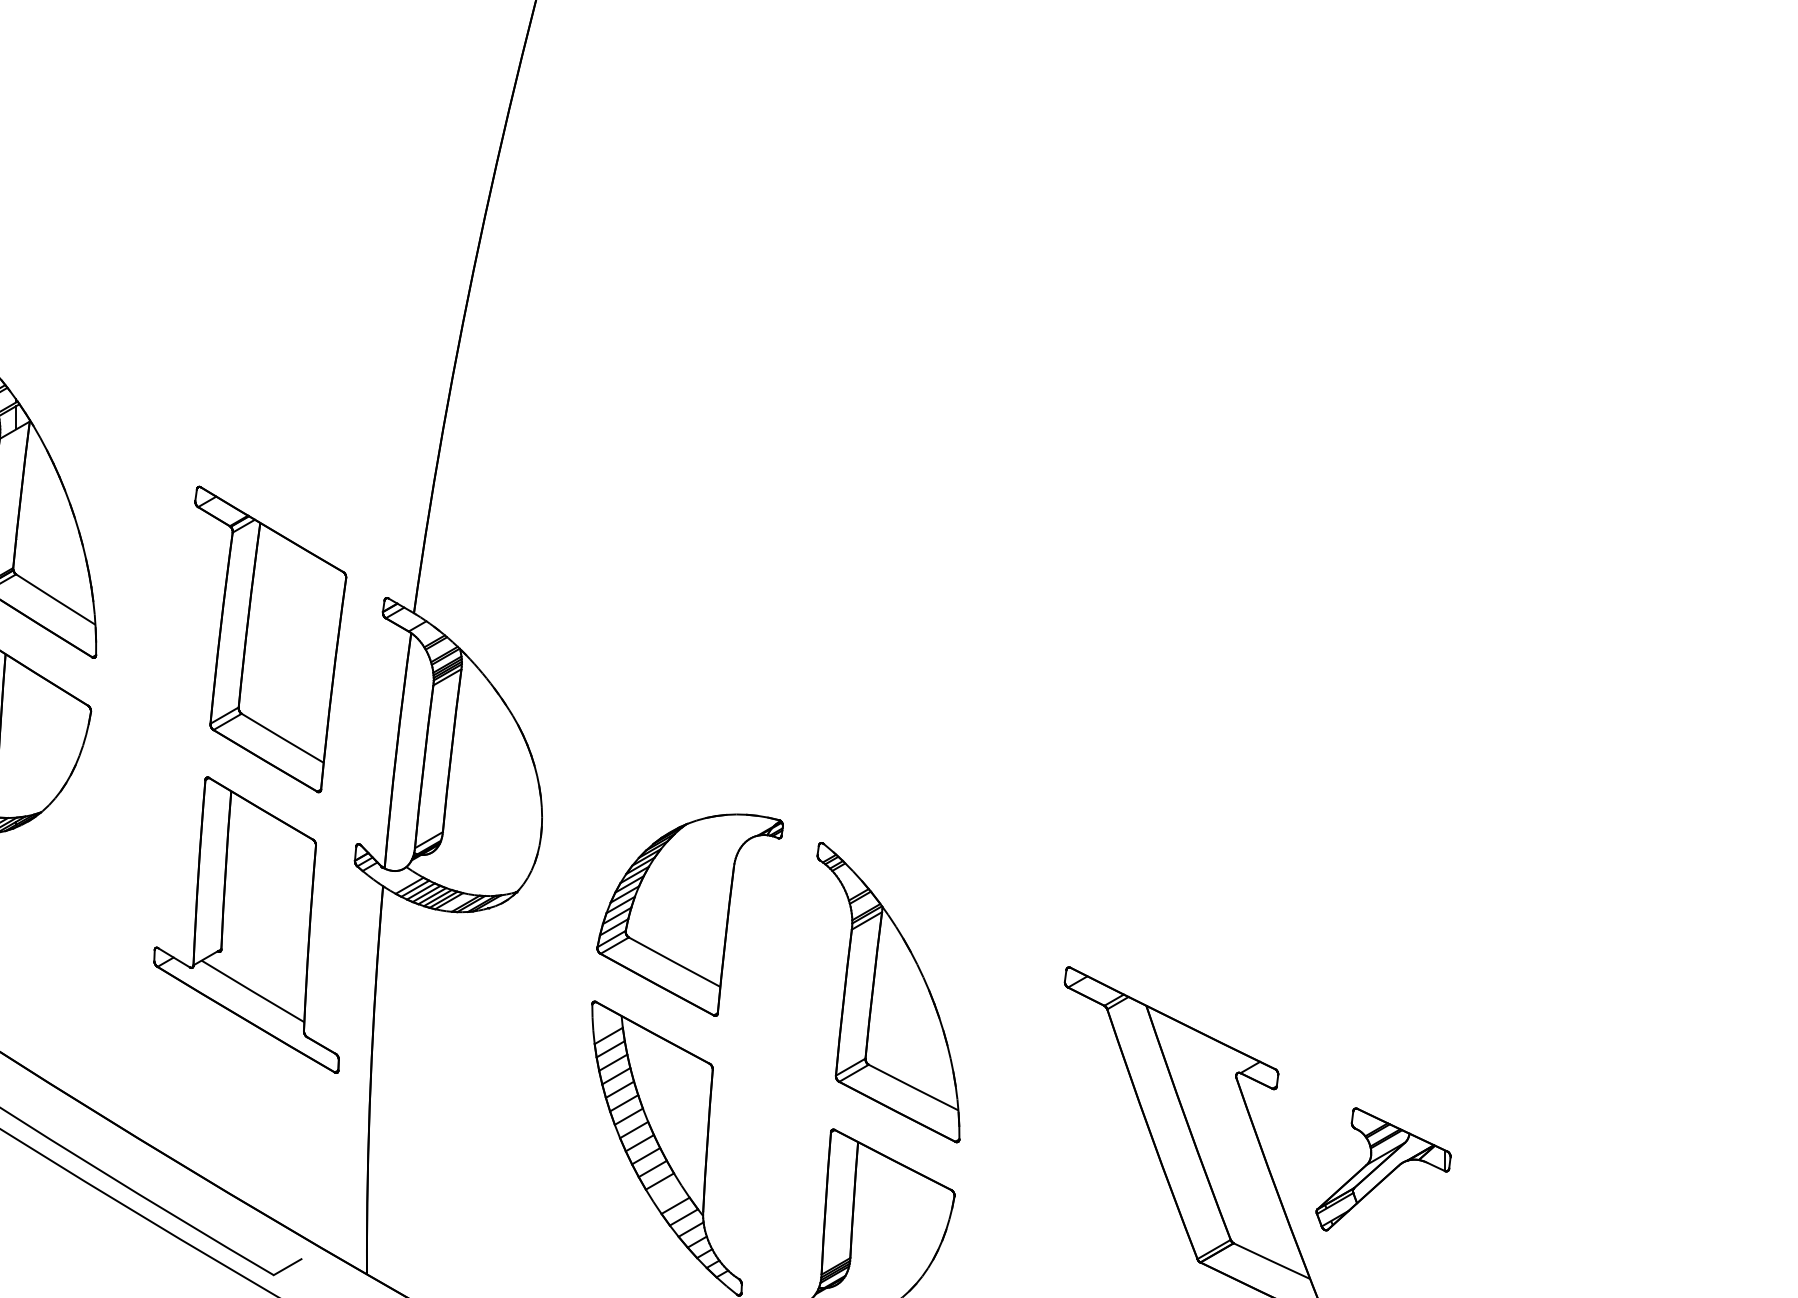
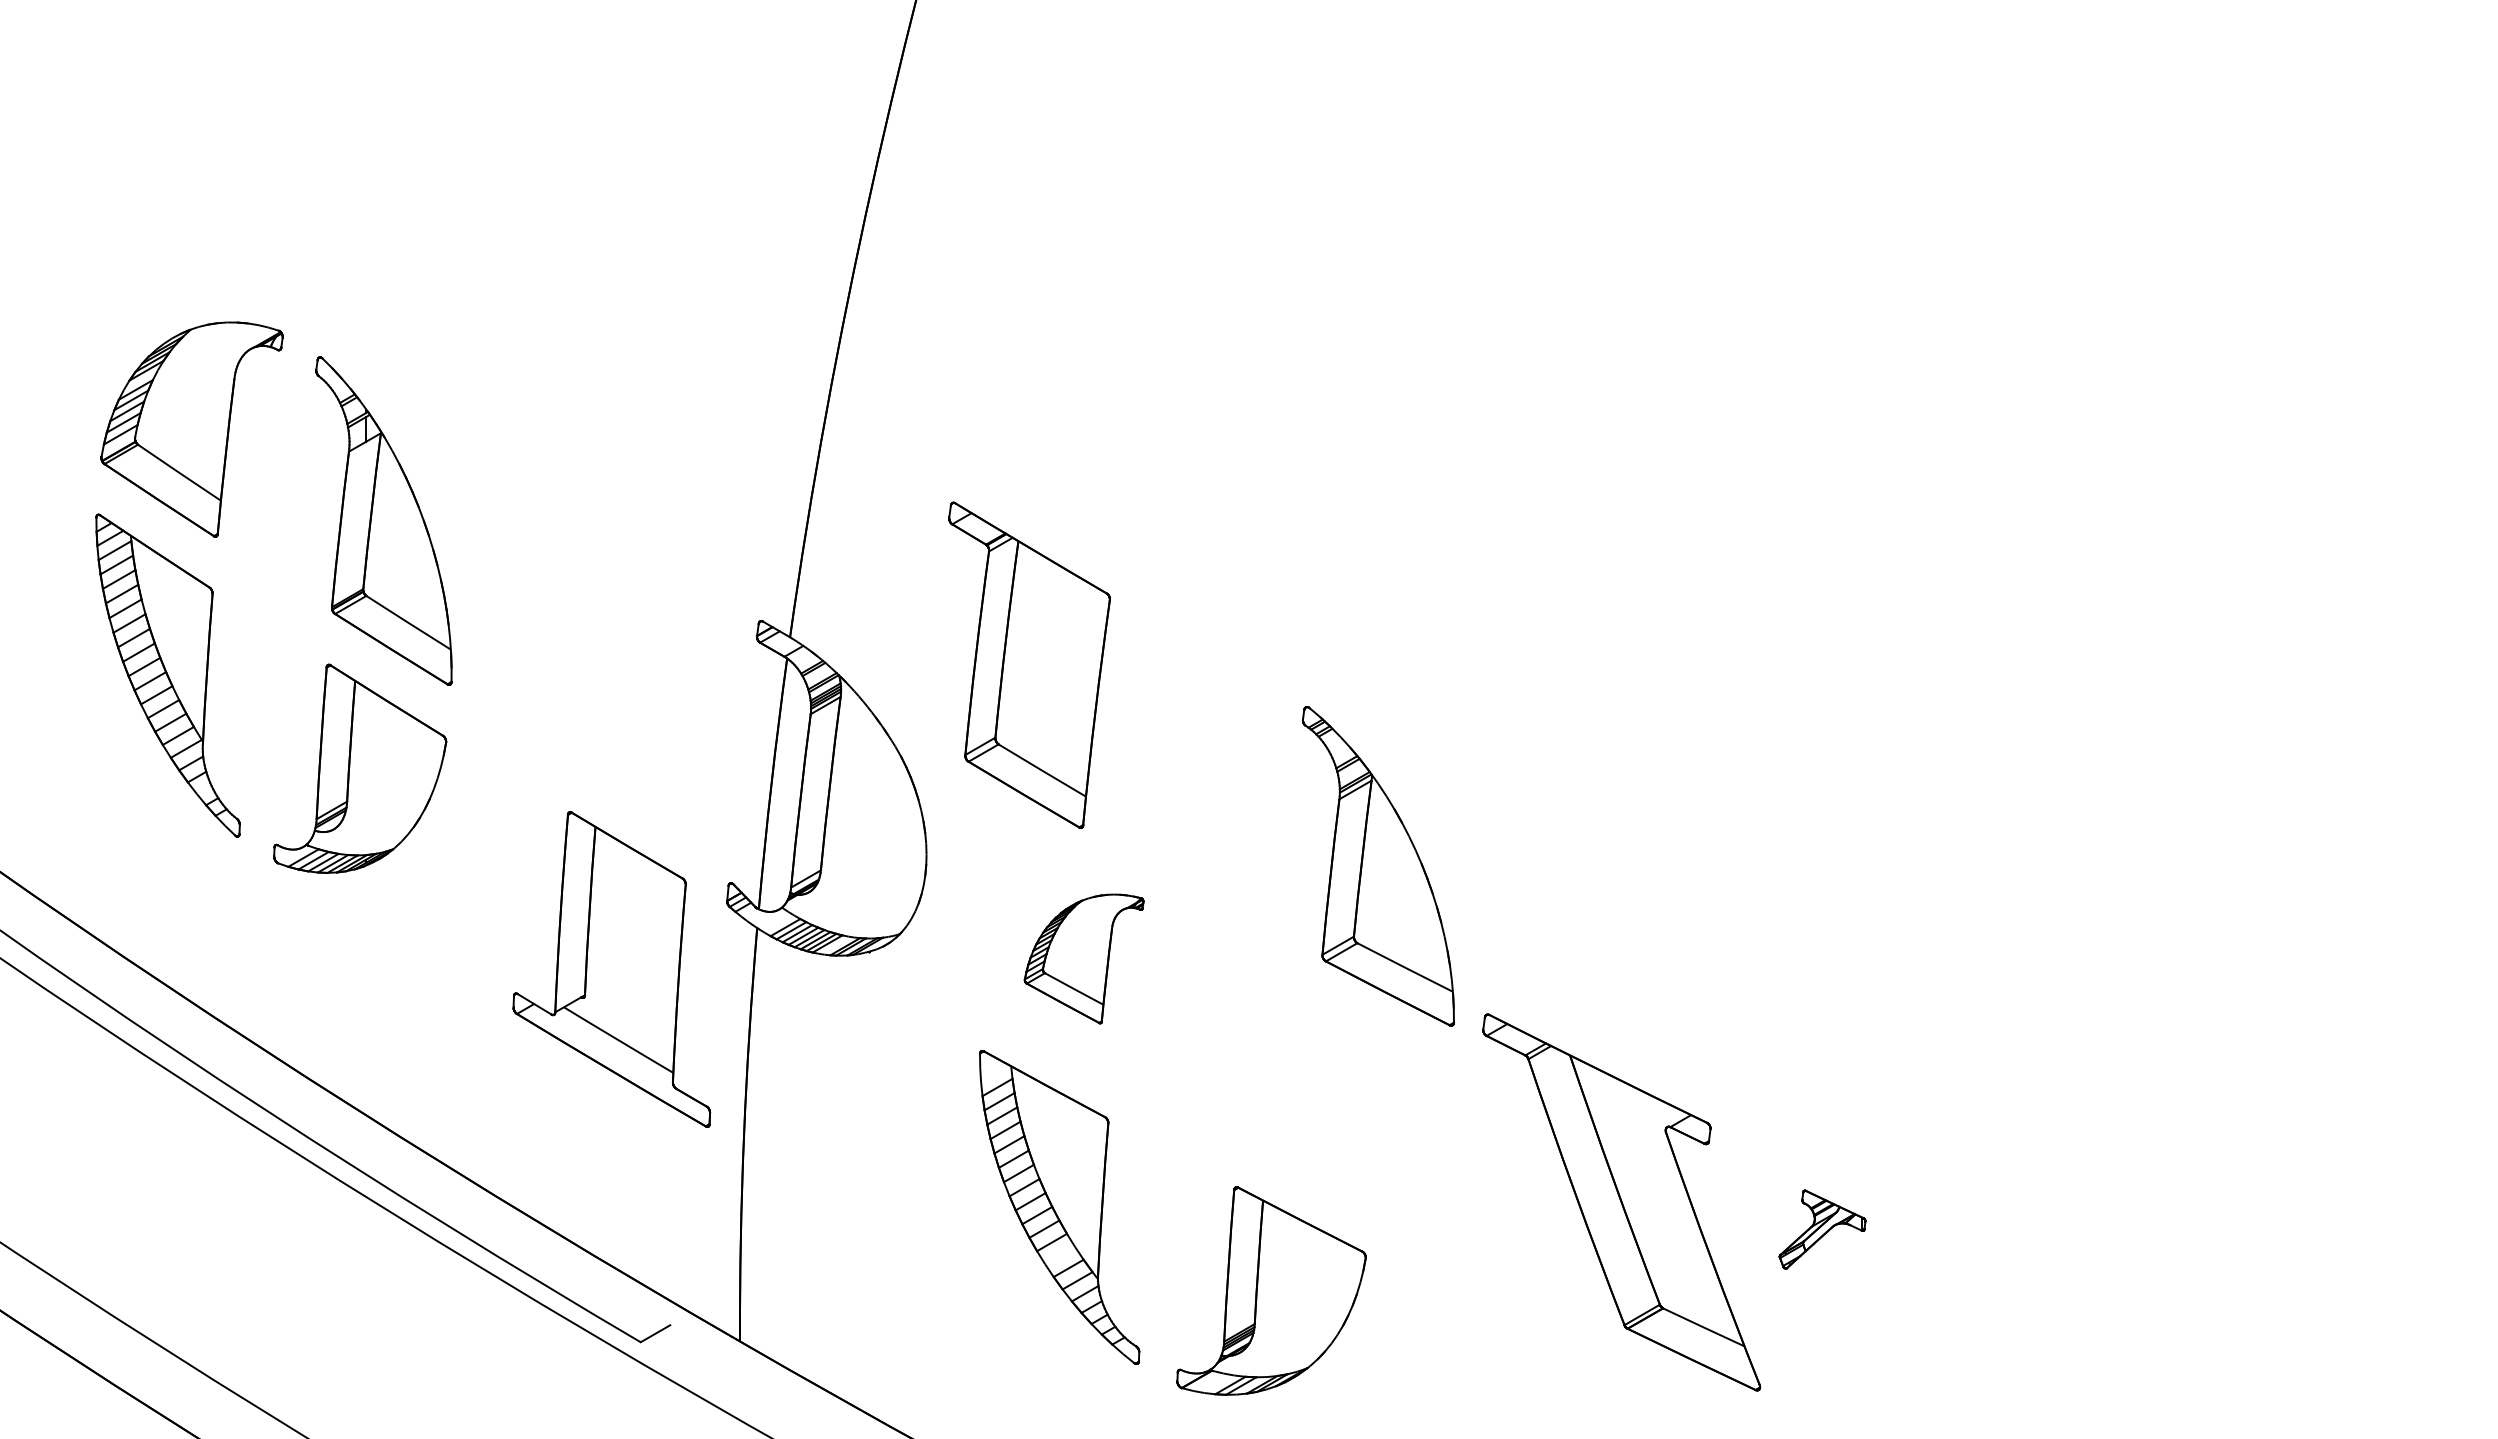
part: (270, 638) -> (1029, 664), moved
part: (689, 914) -> (1083, 958), size x0.6
part: (888, 992) -> (1378, 866), moved
part: (1383, 1169) -> (1822, 1229), size x0.6

